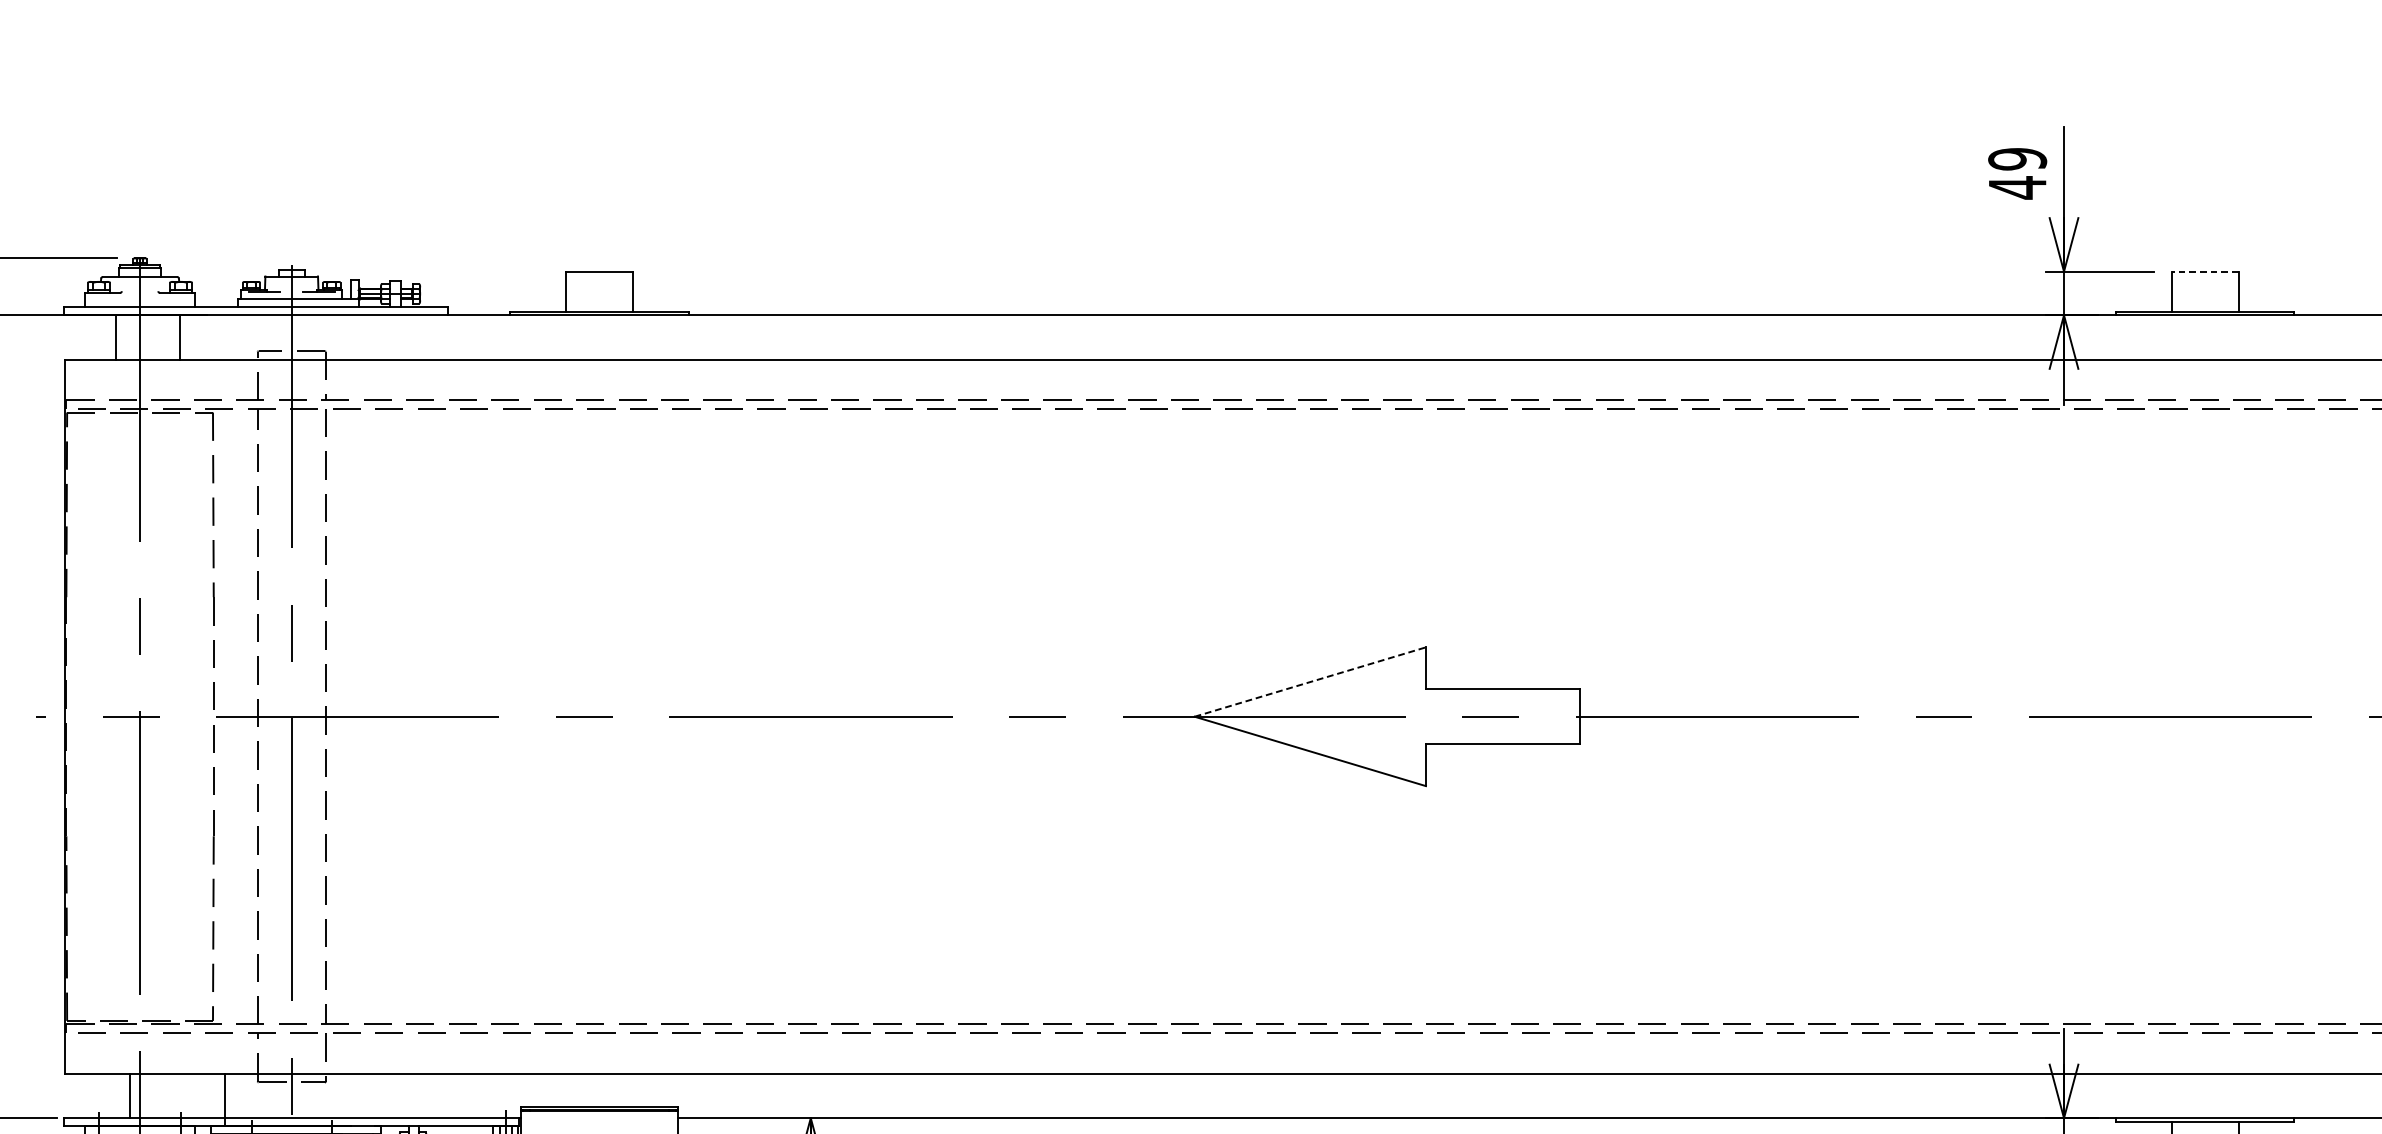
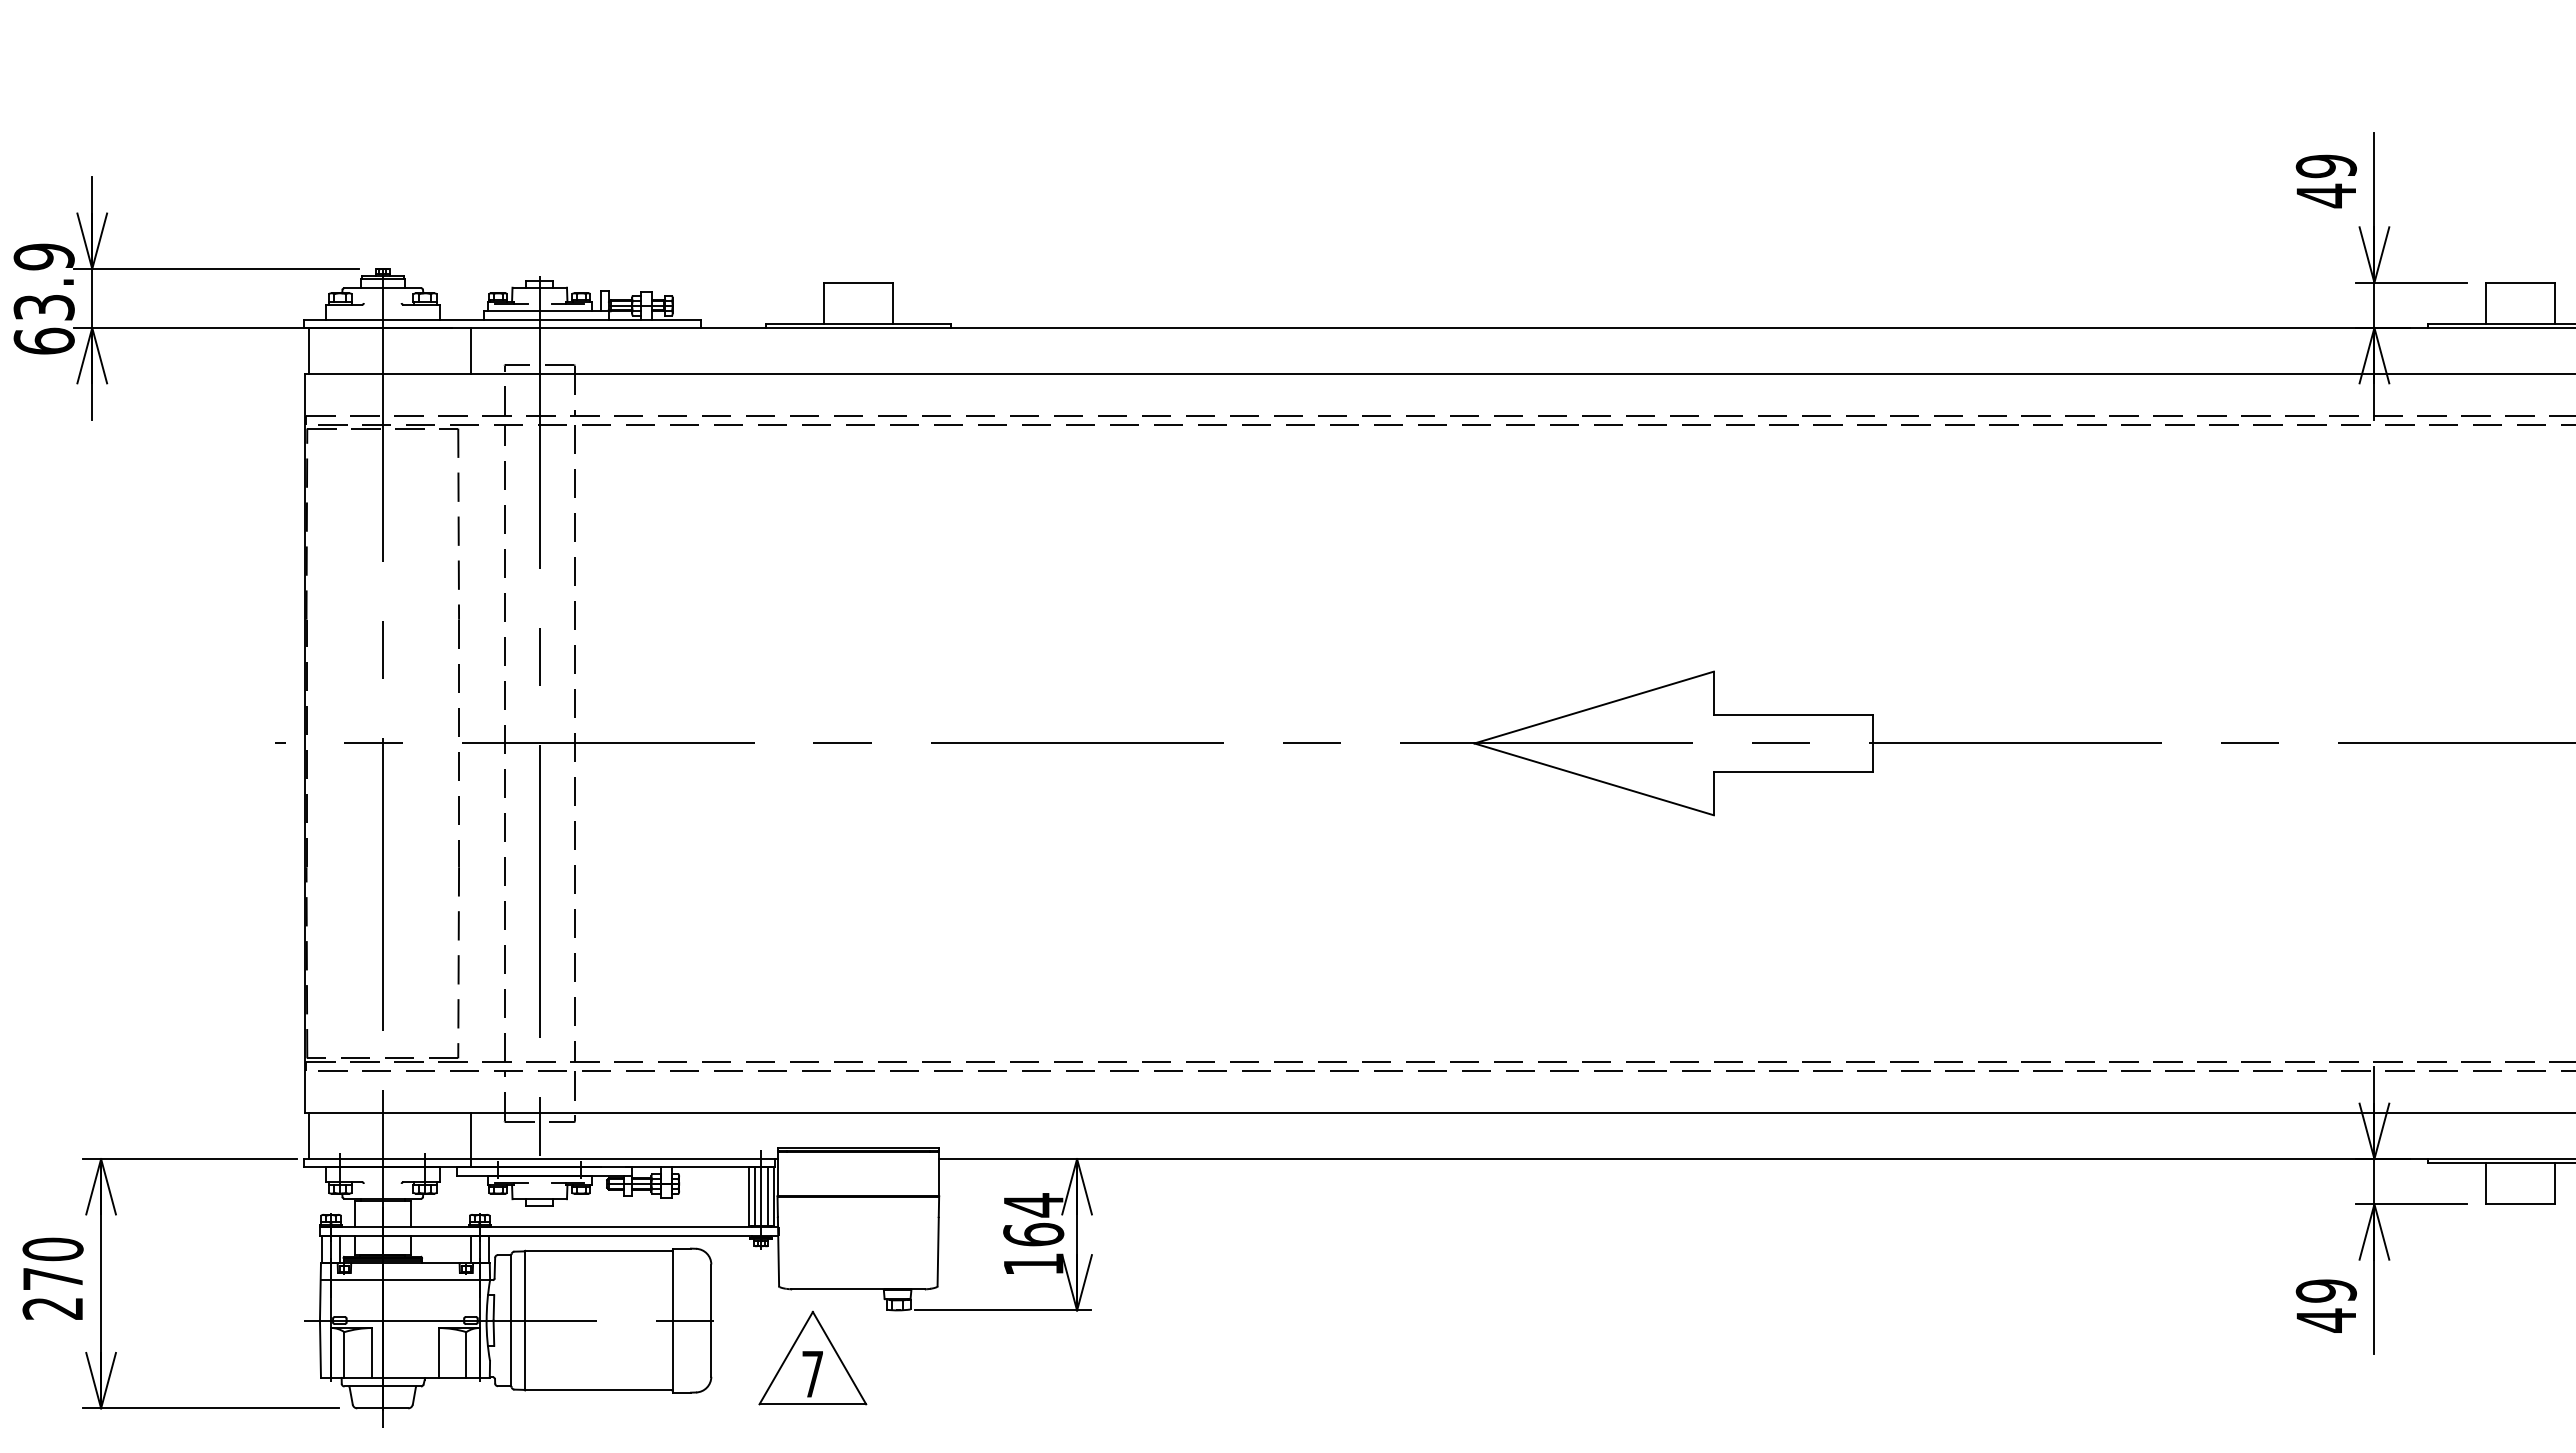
line: (2205, 271) -> (2520, 282), dashed -> solid
line: (115, 337) -> (308, 350), moved
line: (180, 337) -> (470, 350), moved
line: (1310, 681) -> (1594, 707), dashed -> solid
line: (129, 1095) -> (308, 1135), moved

